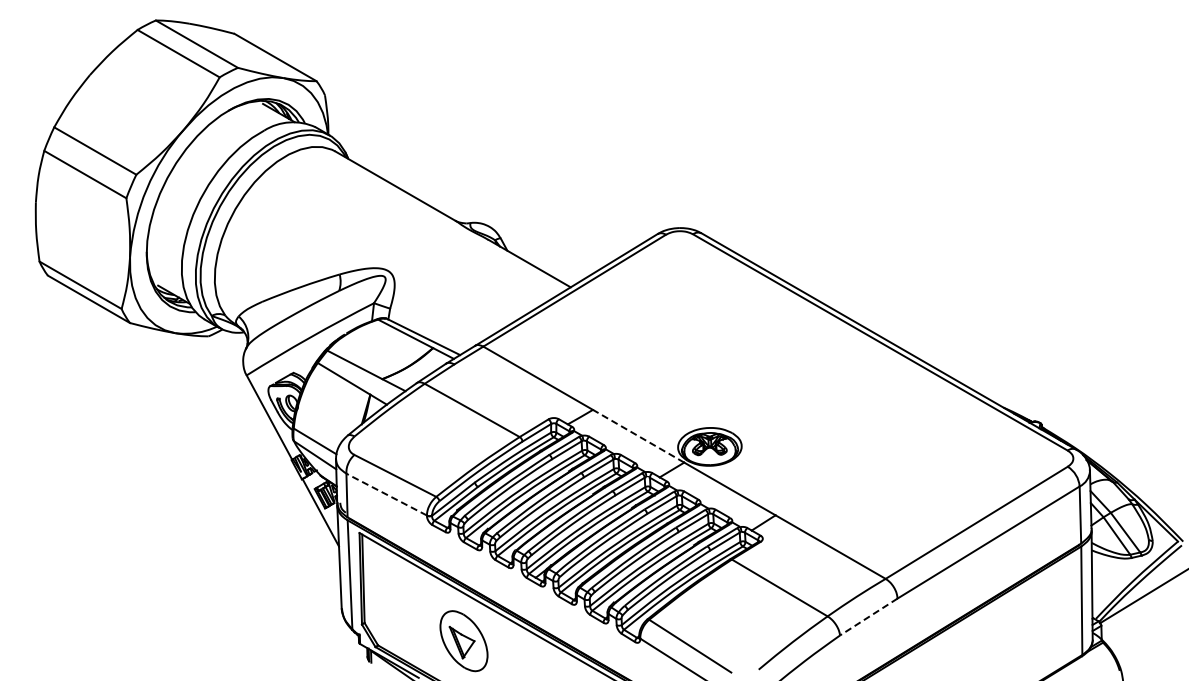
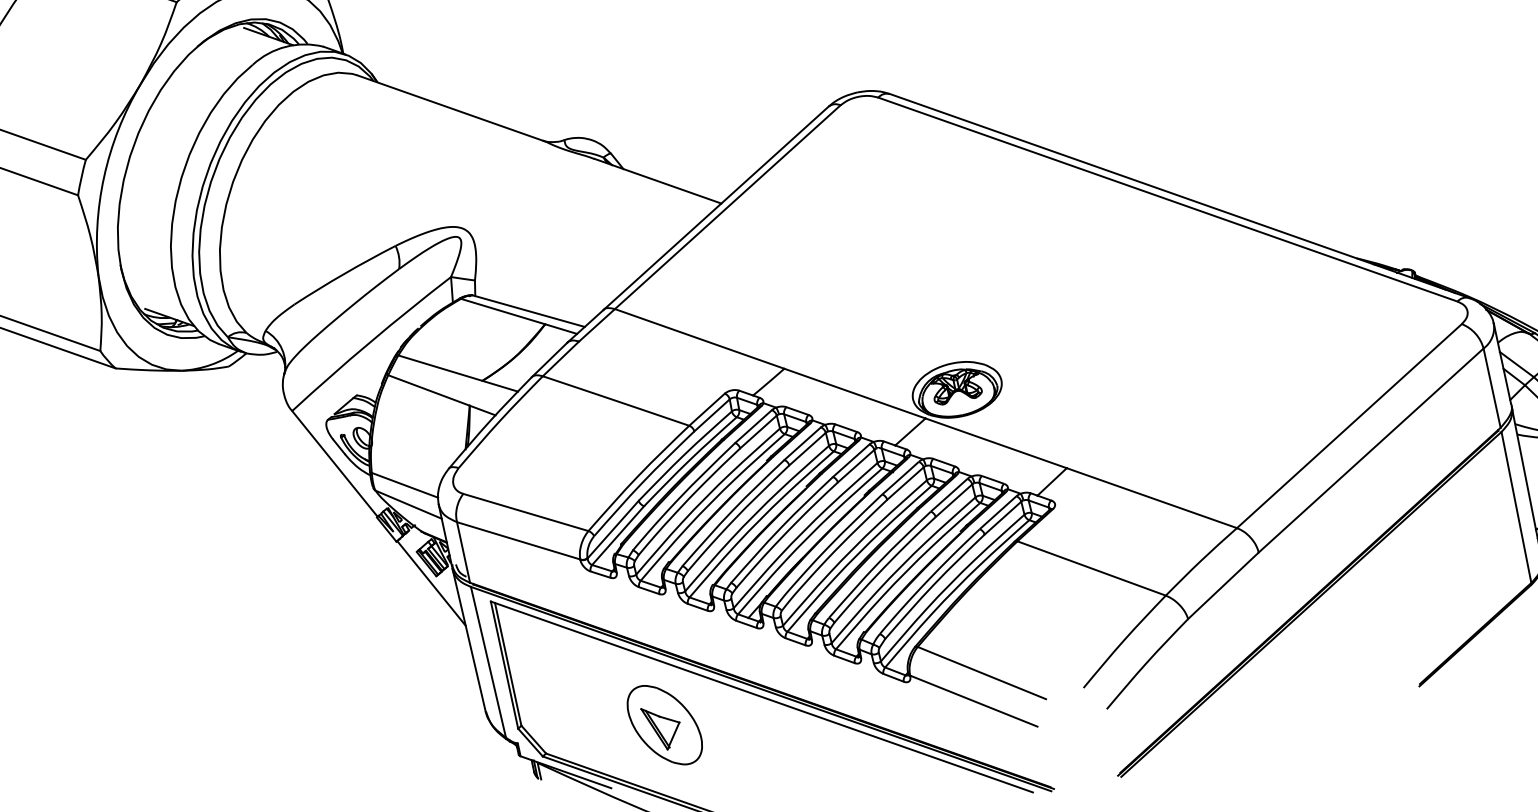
line: (638, 436) -> (854, 393), dashed -> solid
line: (386, 494) -> (518, 540), dashed -> solid
line: (868, 617) -> (1223, 586), dashed -> solid

